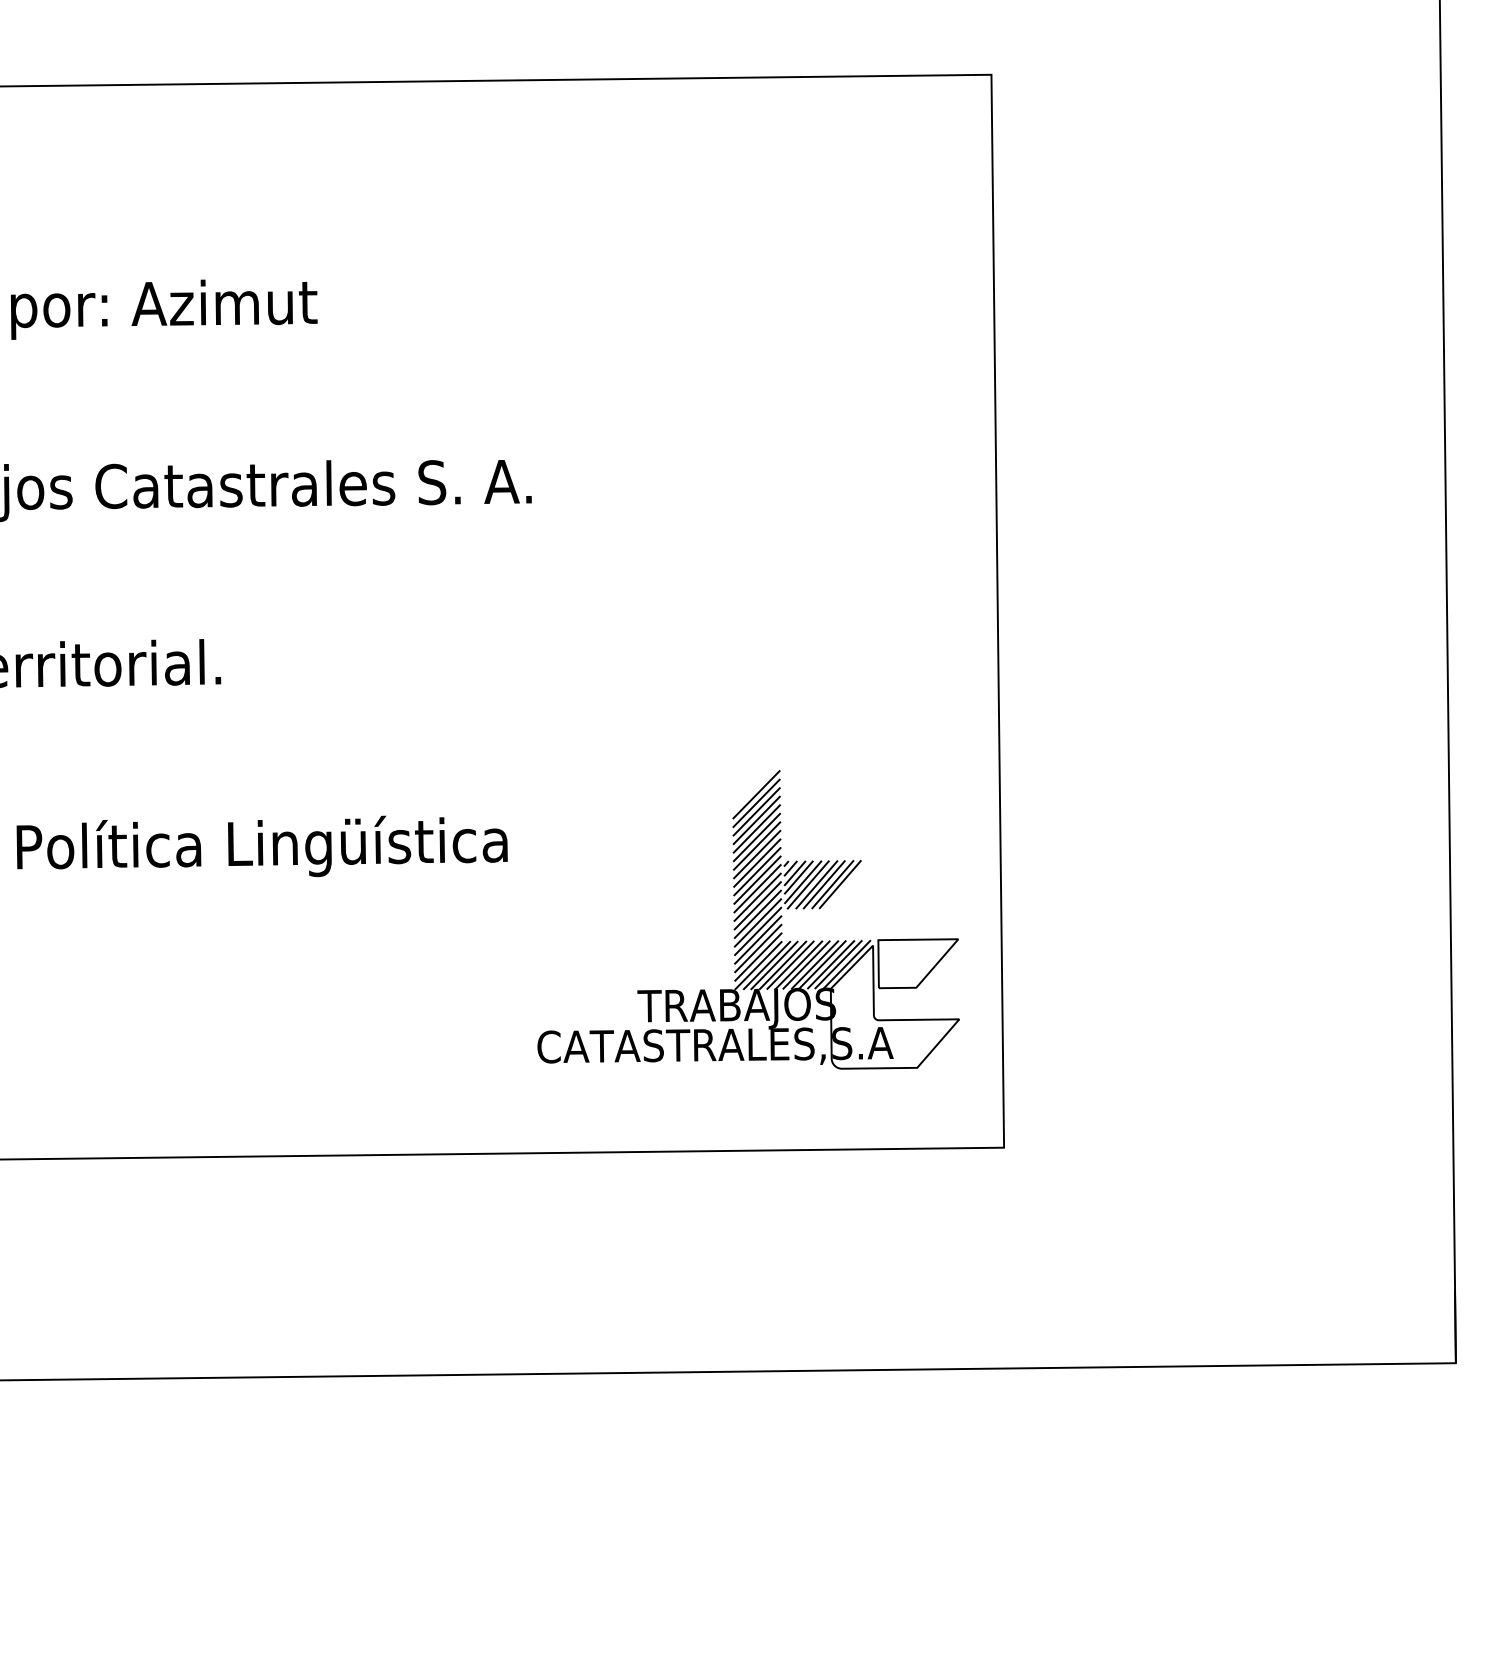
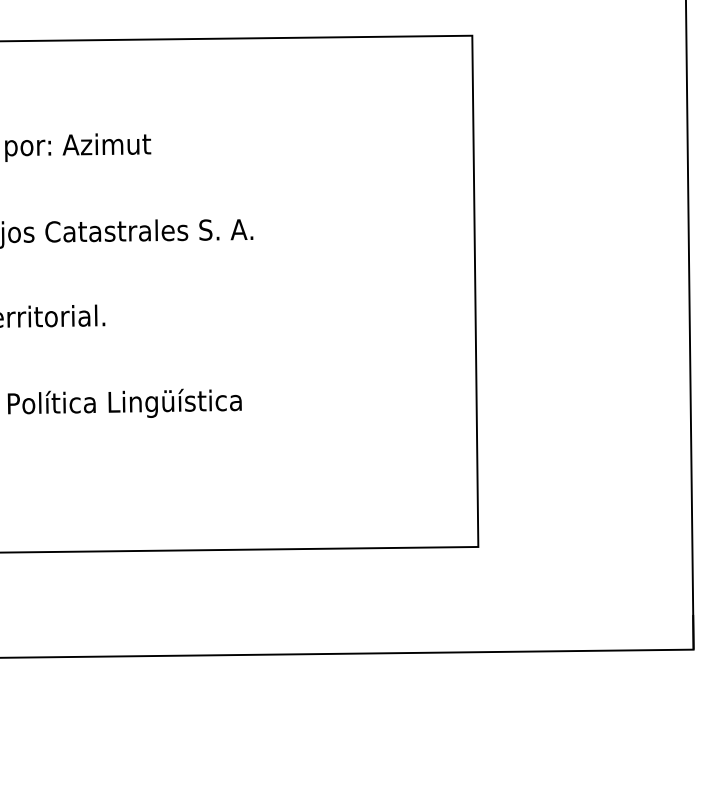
part: (748, 920) -> (356, 438), removed

